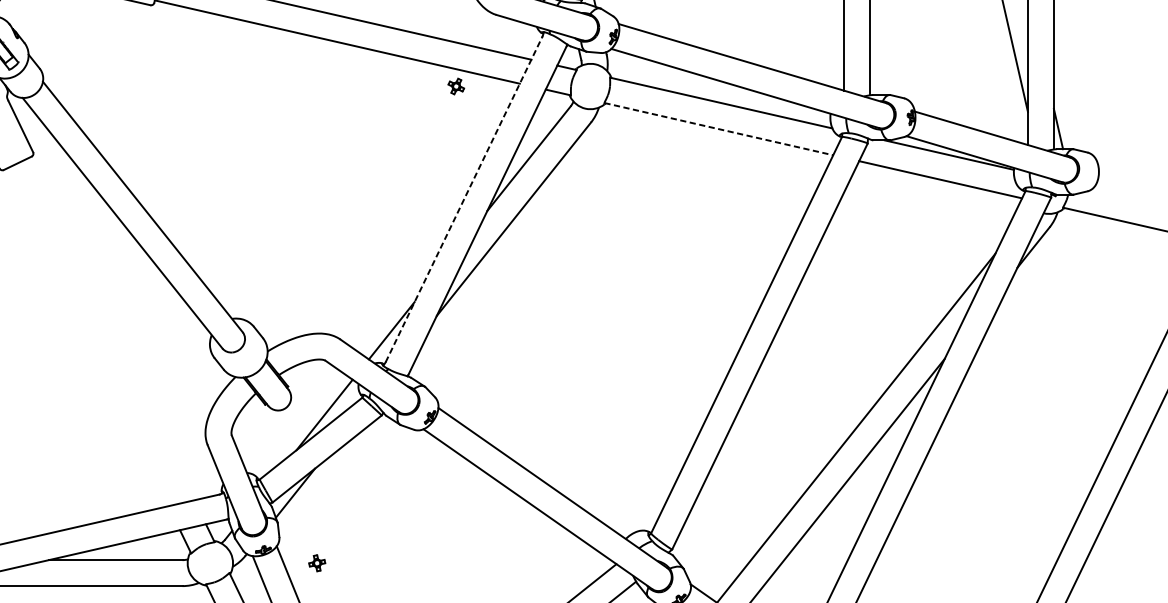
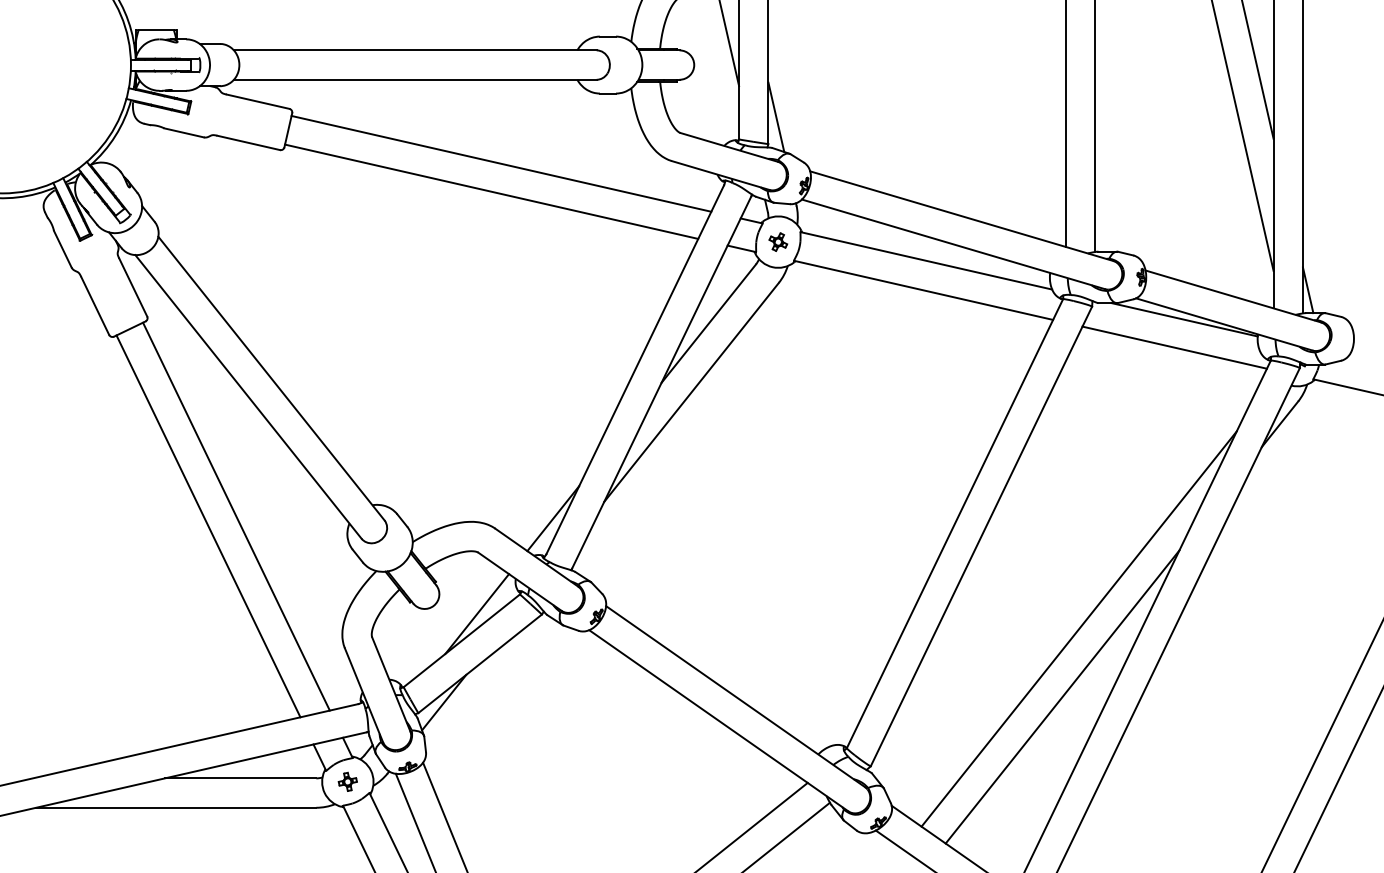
part: (456, 85) -> (778, 241), moved
line: (718, 129) -> (923, 290), dashed -> solid
line: (464, 199) -> (635, 369), dashed -> solid
line: (112, 328) -> (236, 516), added
line: (87, 337) -> (208, 526), added
part: (316, 562) -> (347, 781), moved

